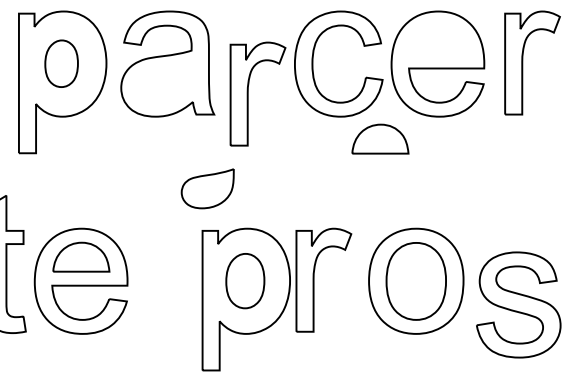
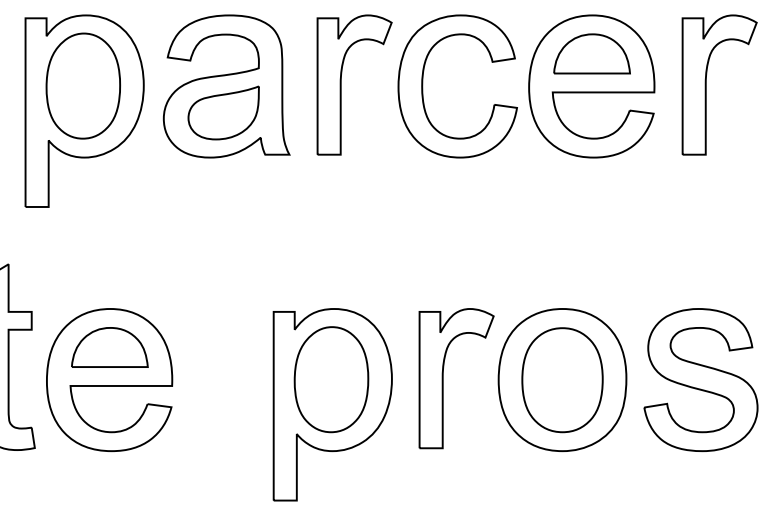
part: (61, 63) -> (82, 85), size x1.67
part: (248, 93) -> (341, 84), moved
part: (380, 138) -> (591, 53), moved
part: (207, 188) -> (223, 112), moved
part: (245, 280) -> (331, 379), size x1.43
part: (314, 280) -> (443, 378), moved
part: (518, 304) -> (700, 379), moved

